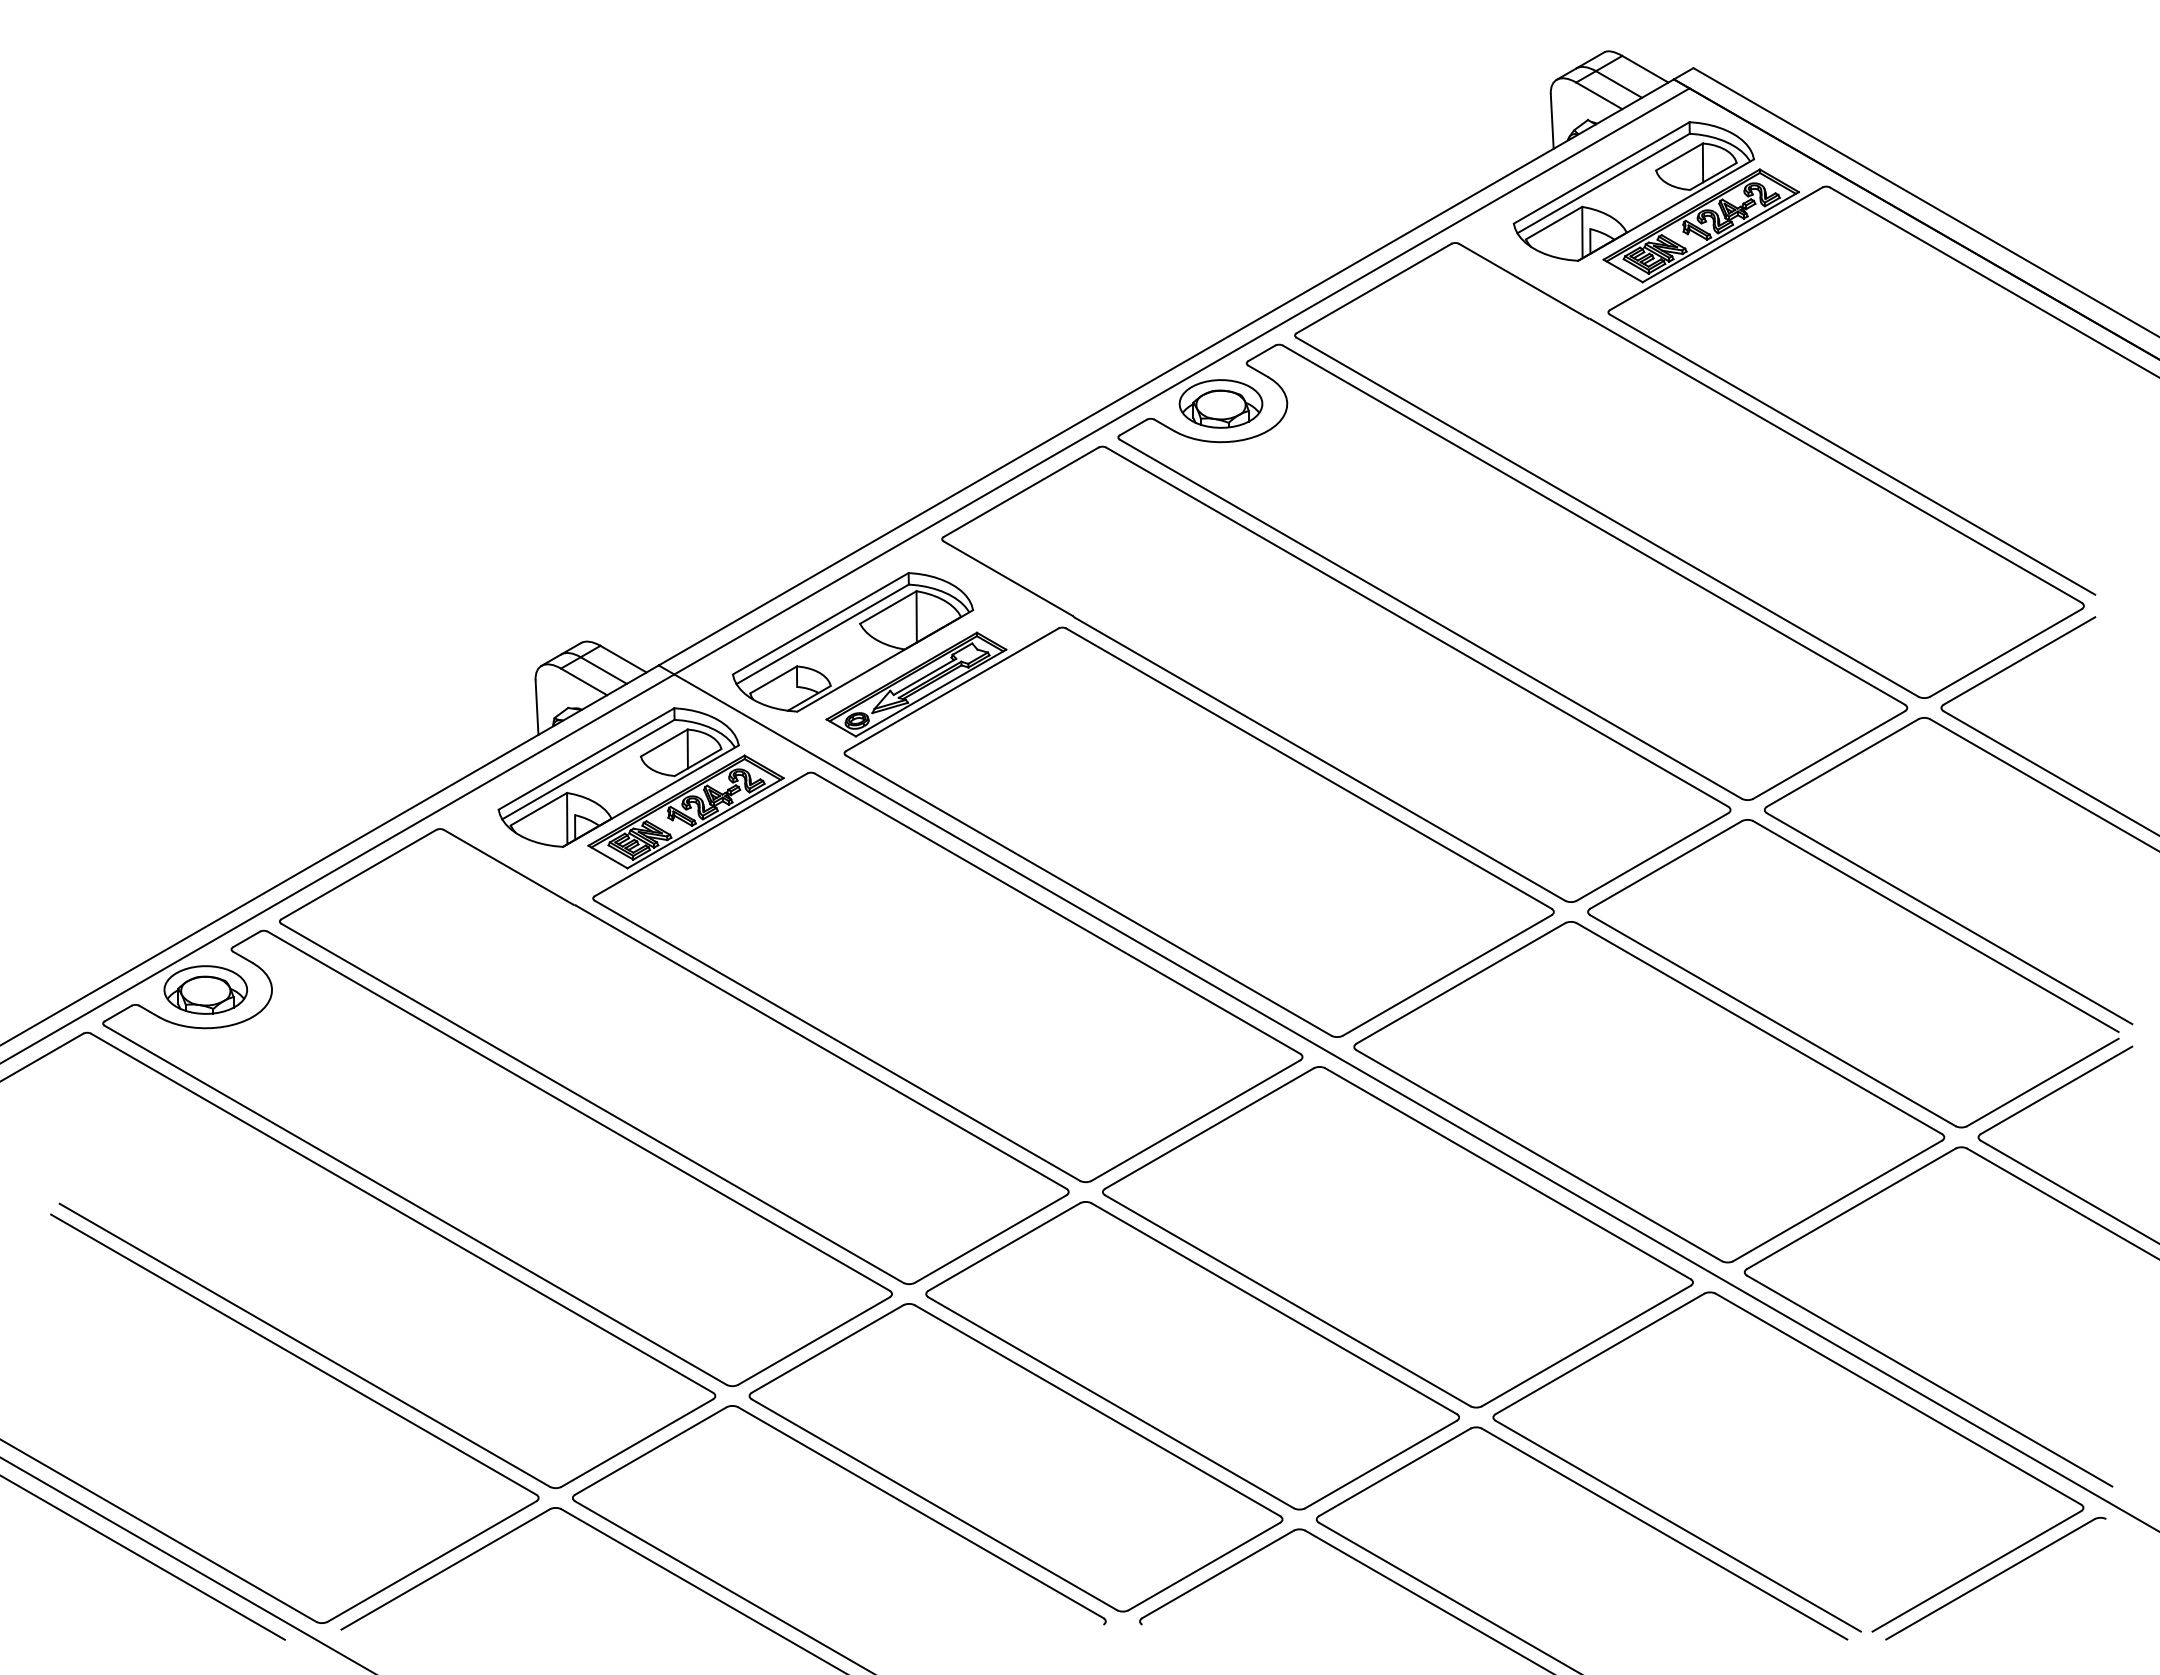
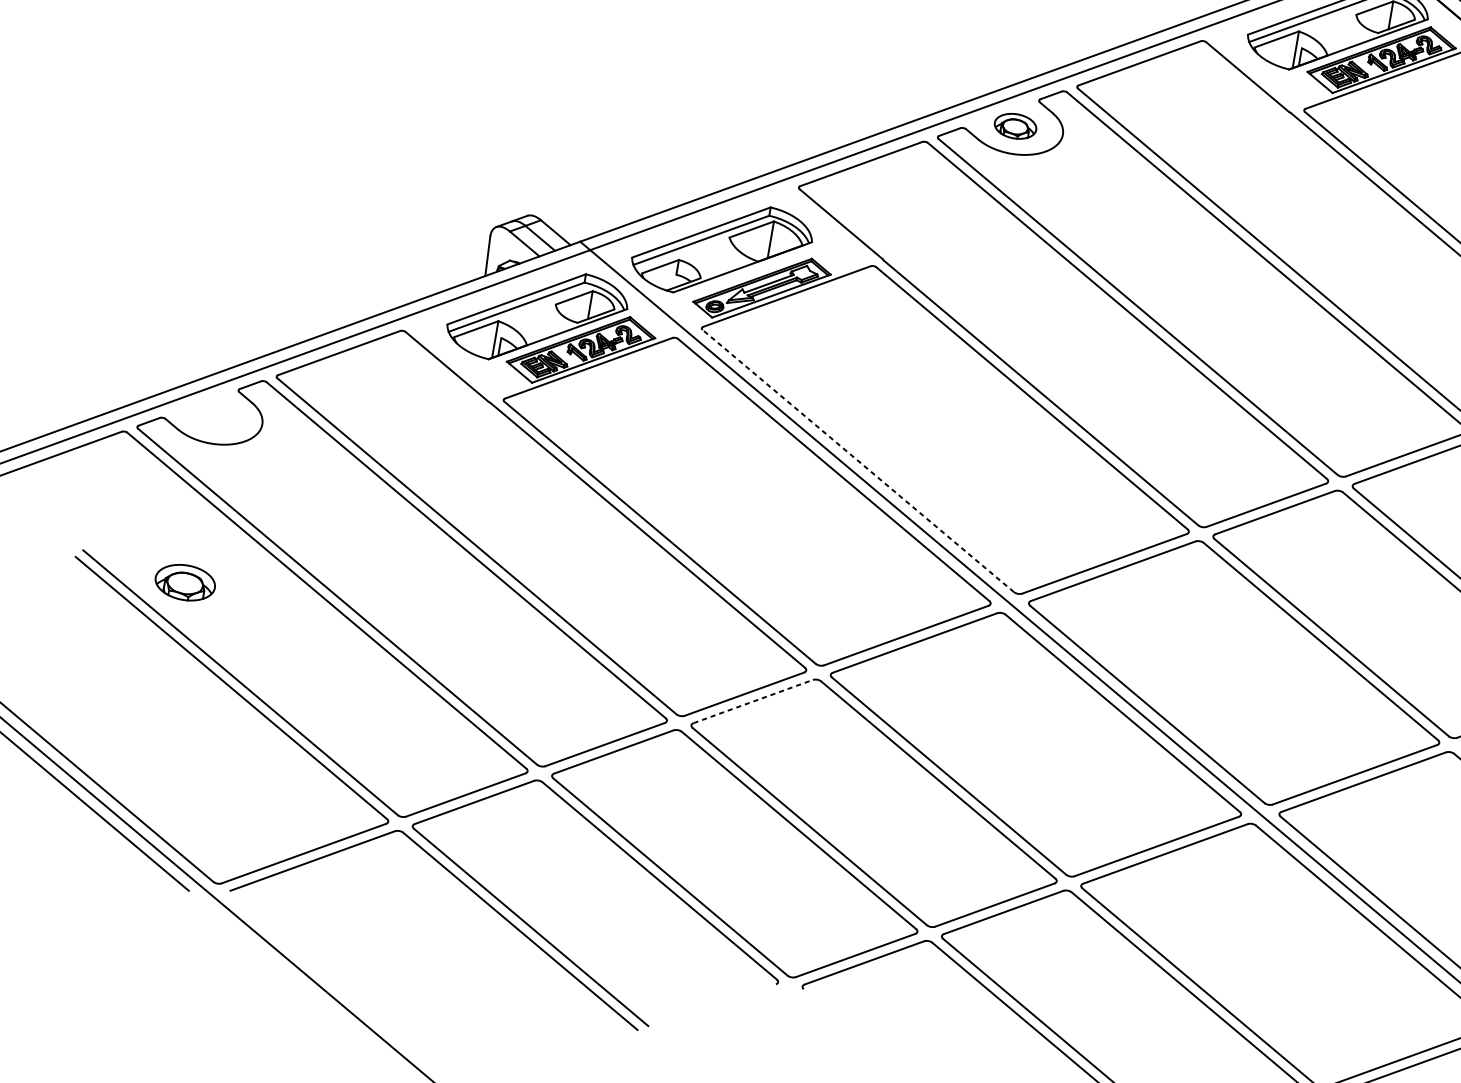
part: (1220, 403) -> (1015, 125), size x0.7
line: (1088, 895) -> (858, 460), solid -> dashed
part: (205, 989) -> (185, 582), moved
line: (1004, 1246) -> (753, 701), solid -> dashed

